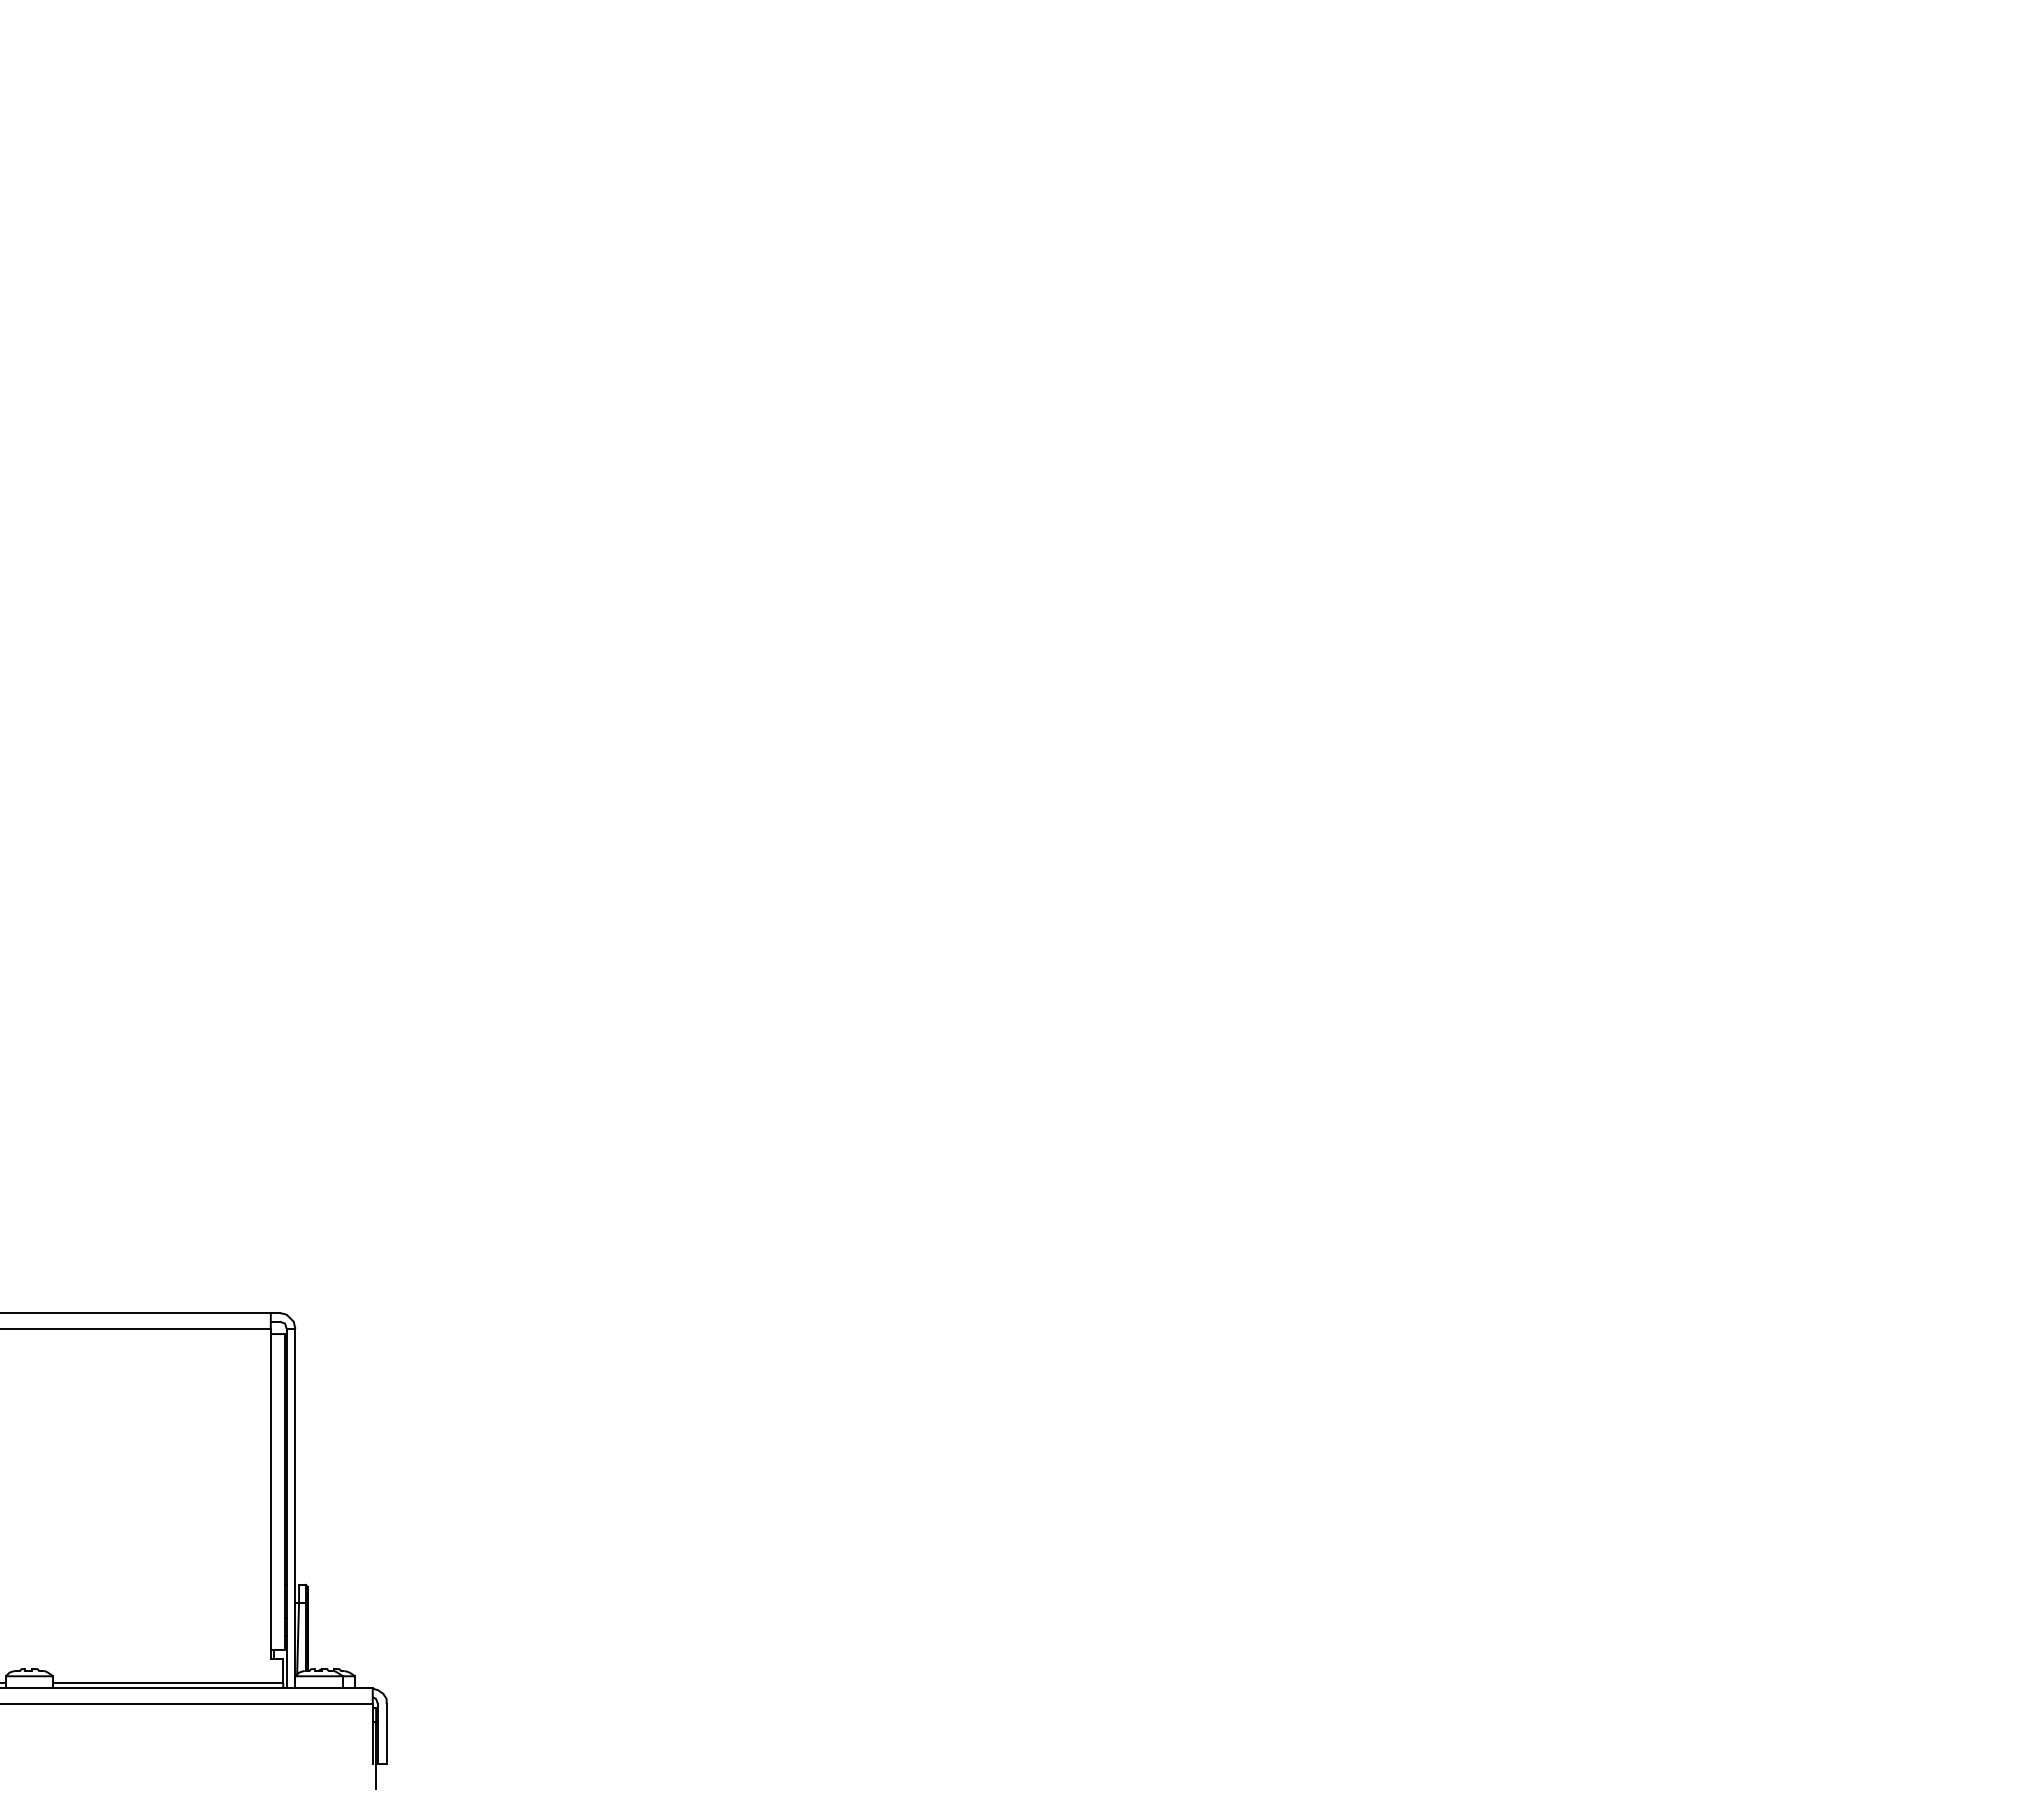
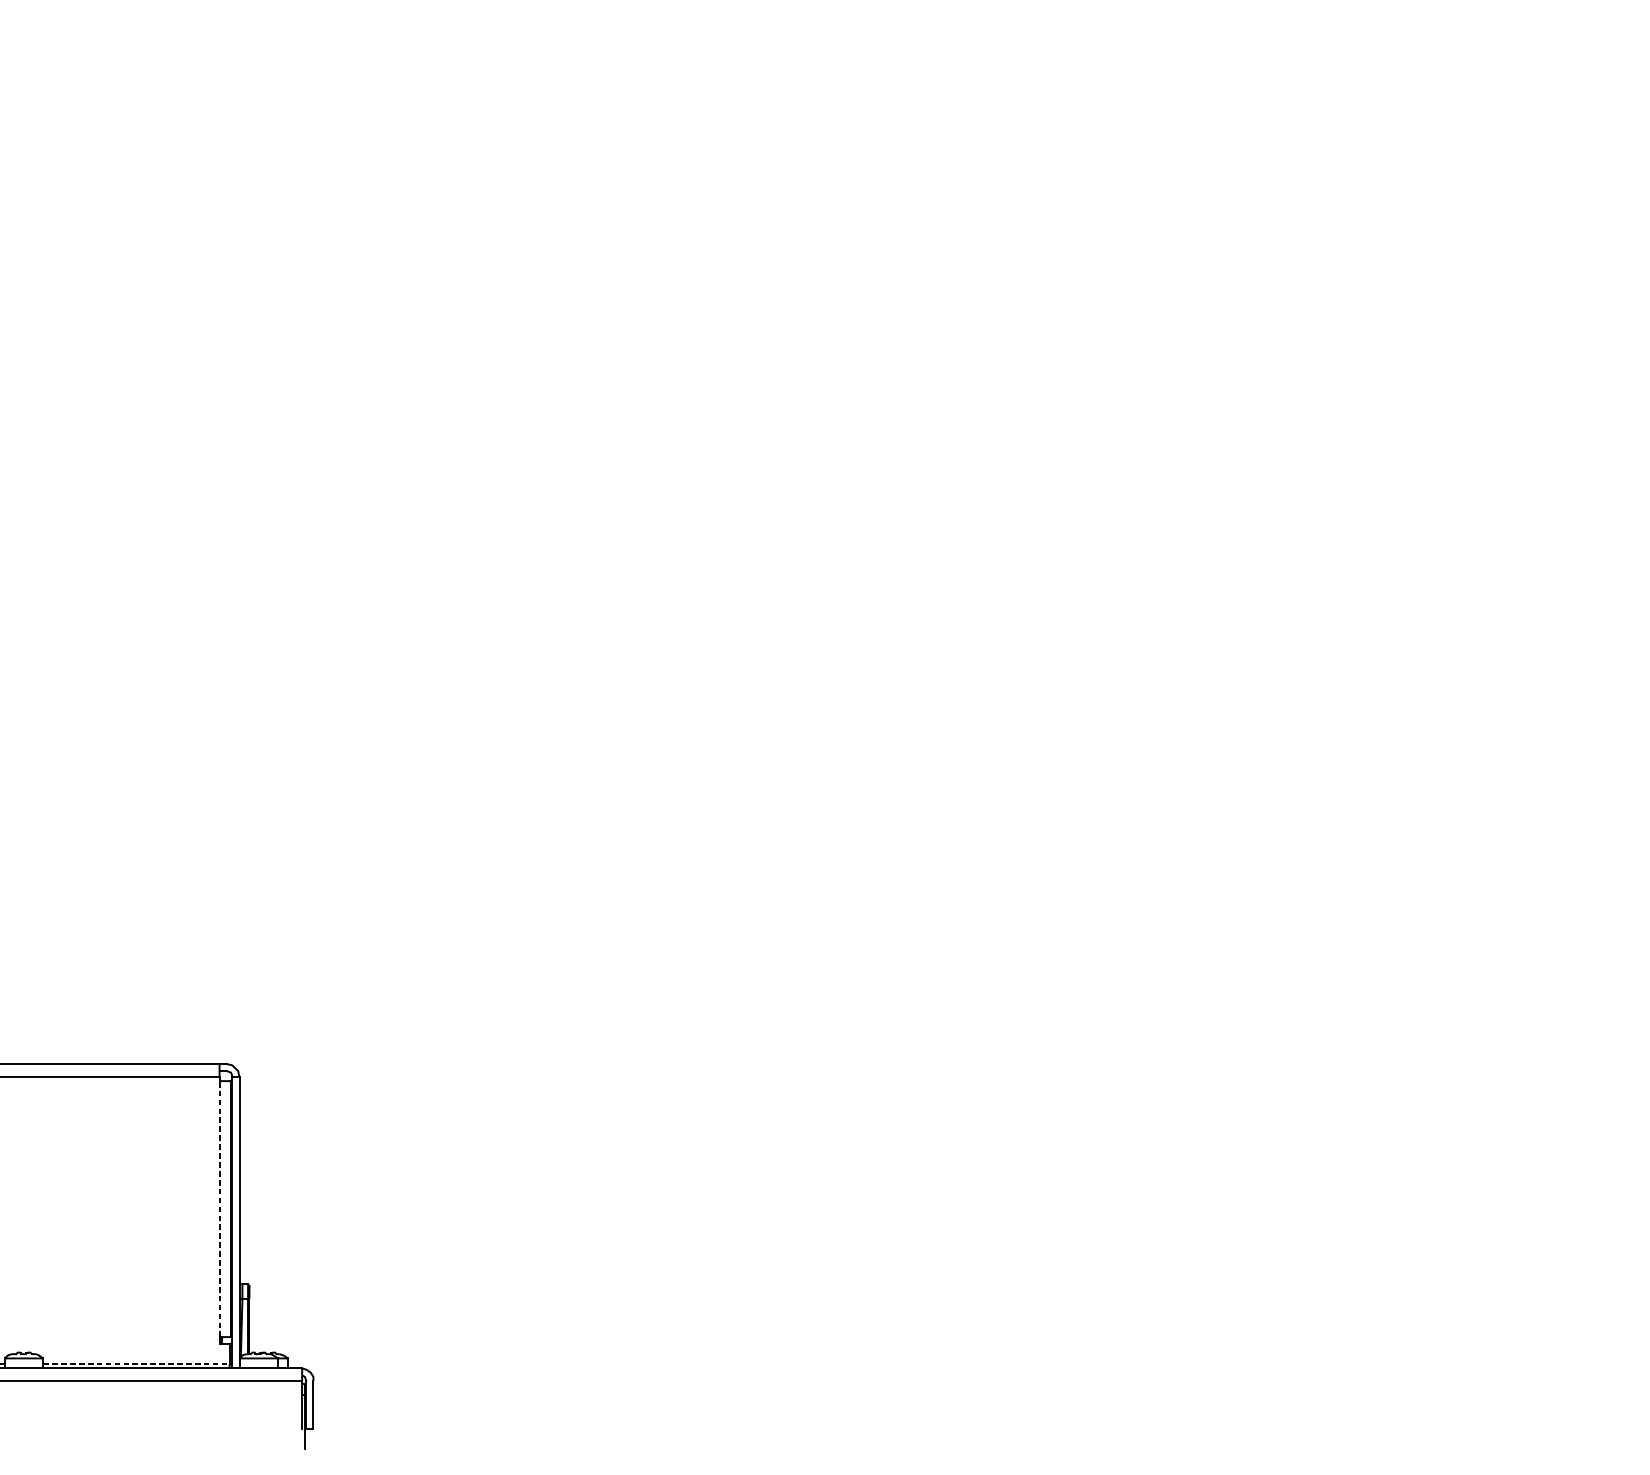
line: (270, 1492) -> (219, 1209), solid -> dashed
line: (168, 1683) -> (136, 1364), solid -> dashed

